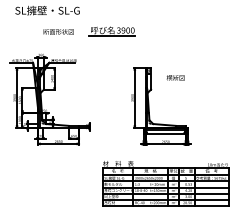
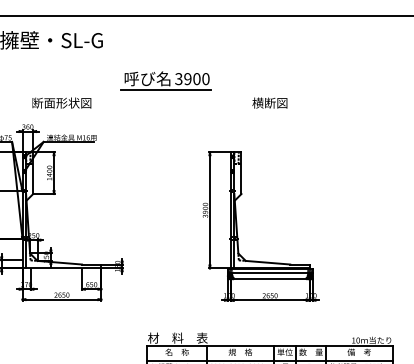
text: (58, 31) -> (61, 102), moved
text: (175, 77) -> (269, 102), moved

